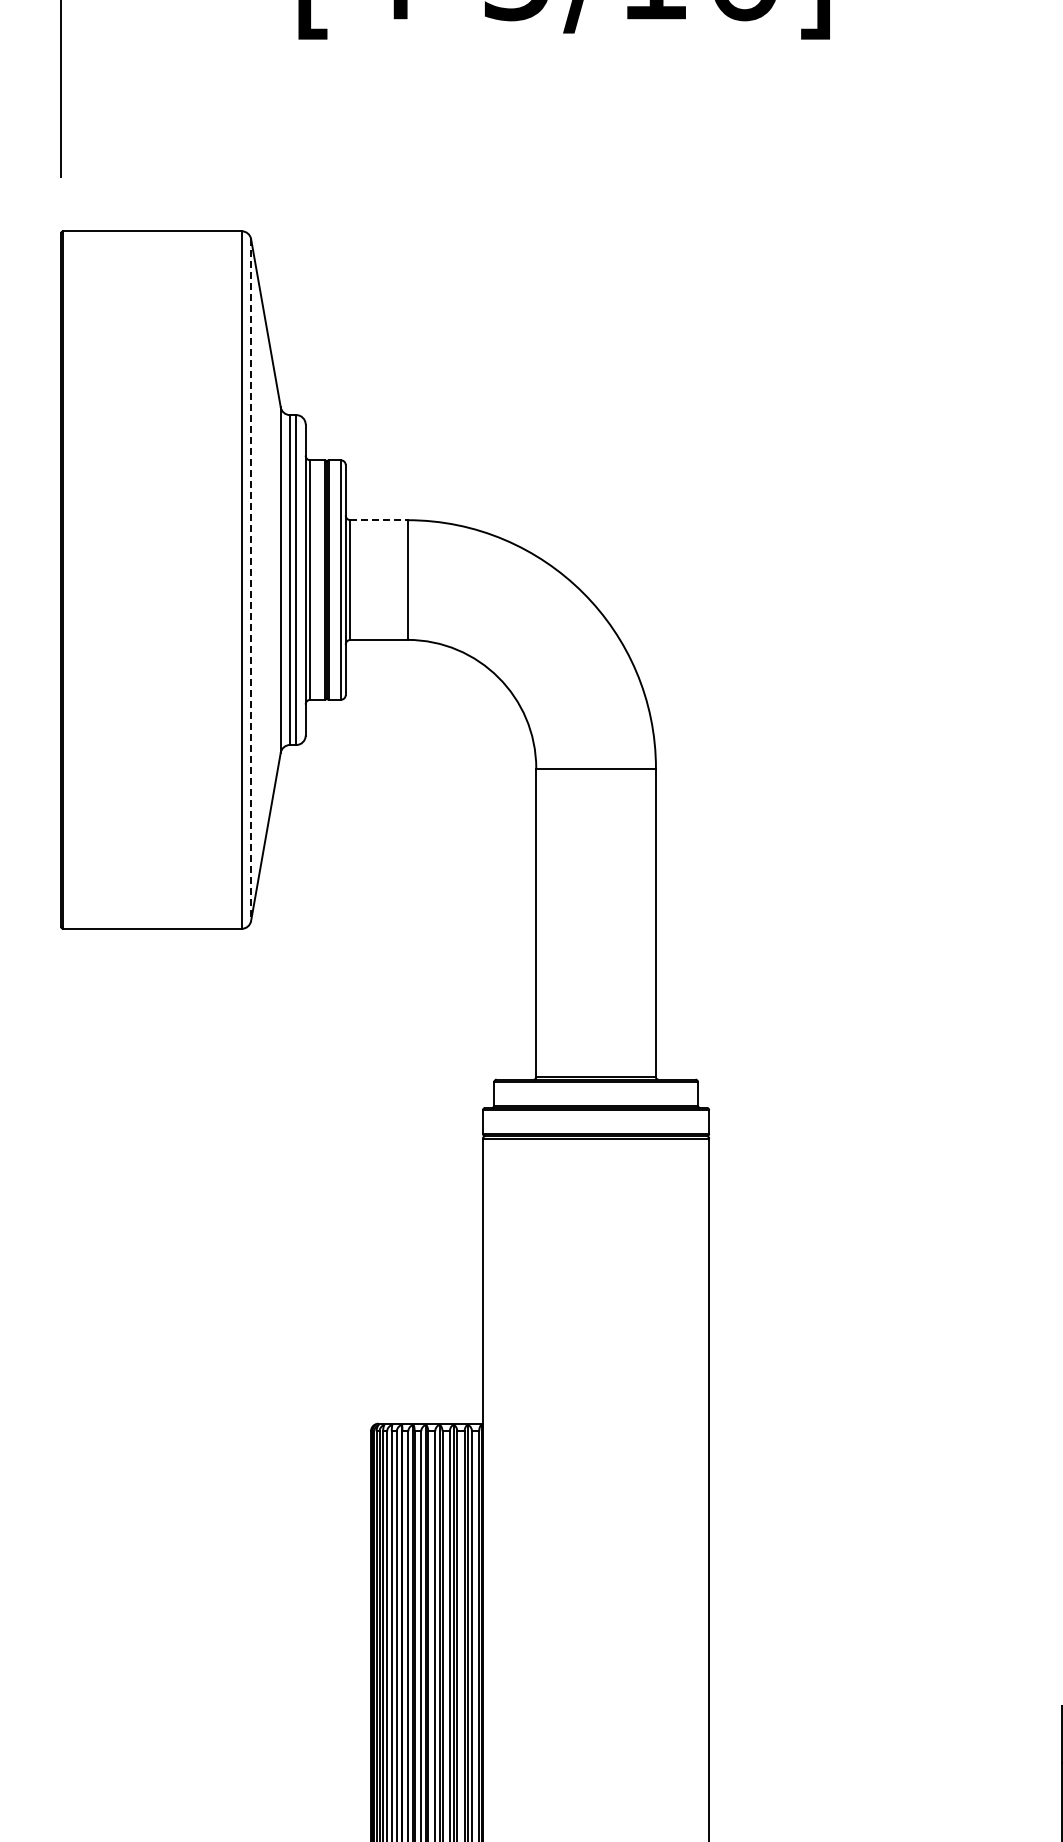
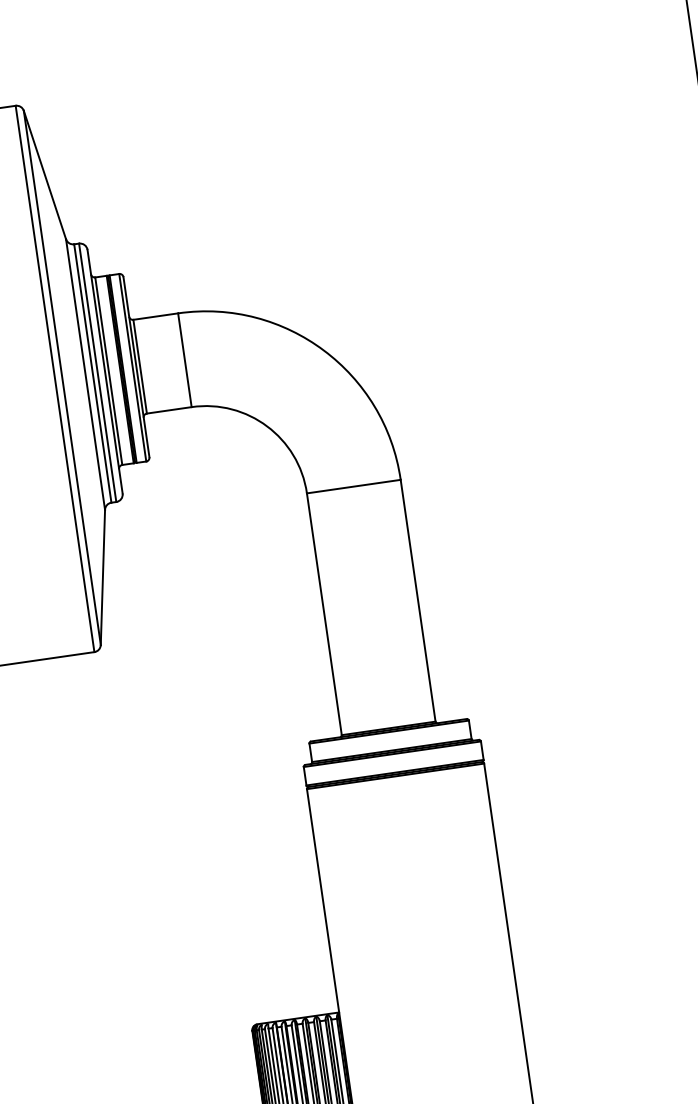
line: (379, 520) -> (156, 316), dashed -> solid
line: (251, 580) -> (62, 378), dashed -> solid

